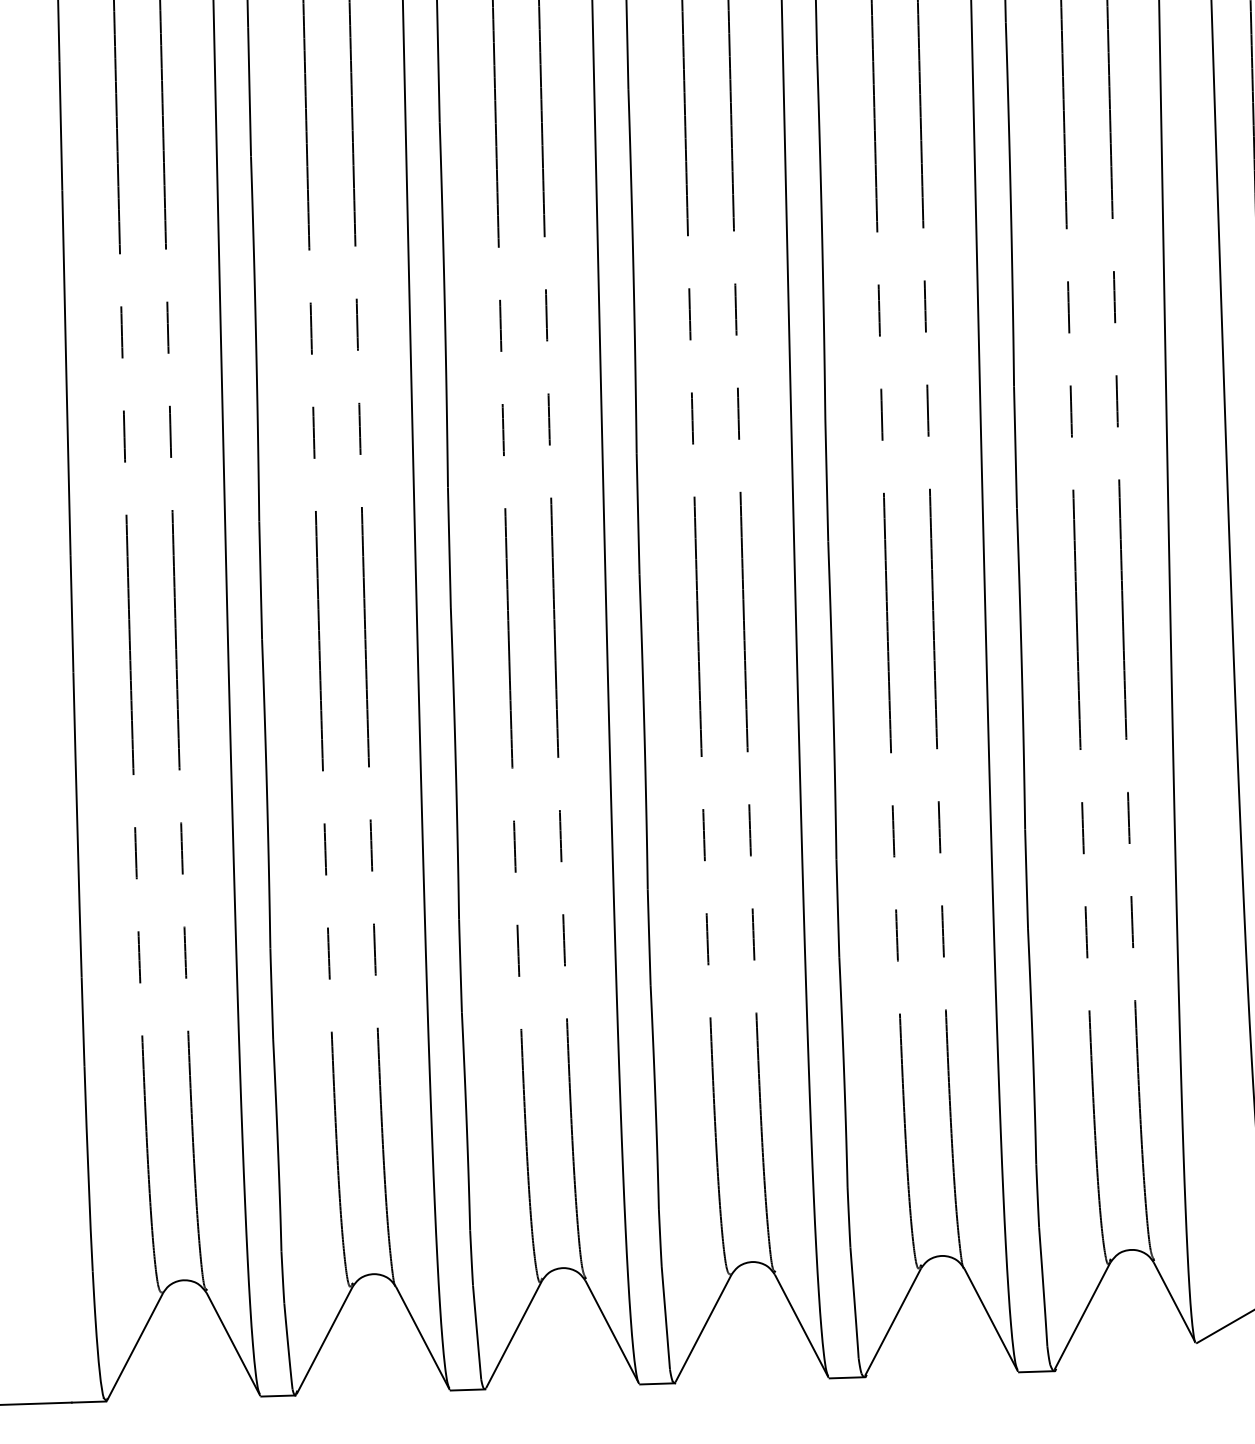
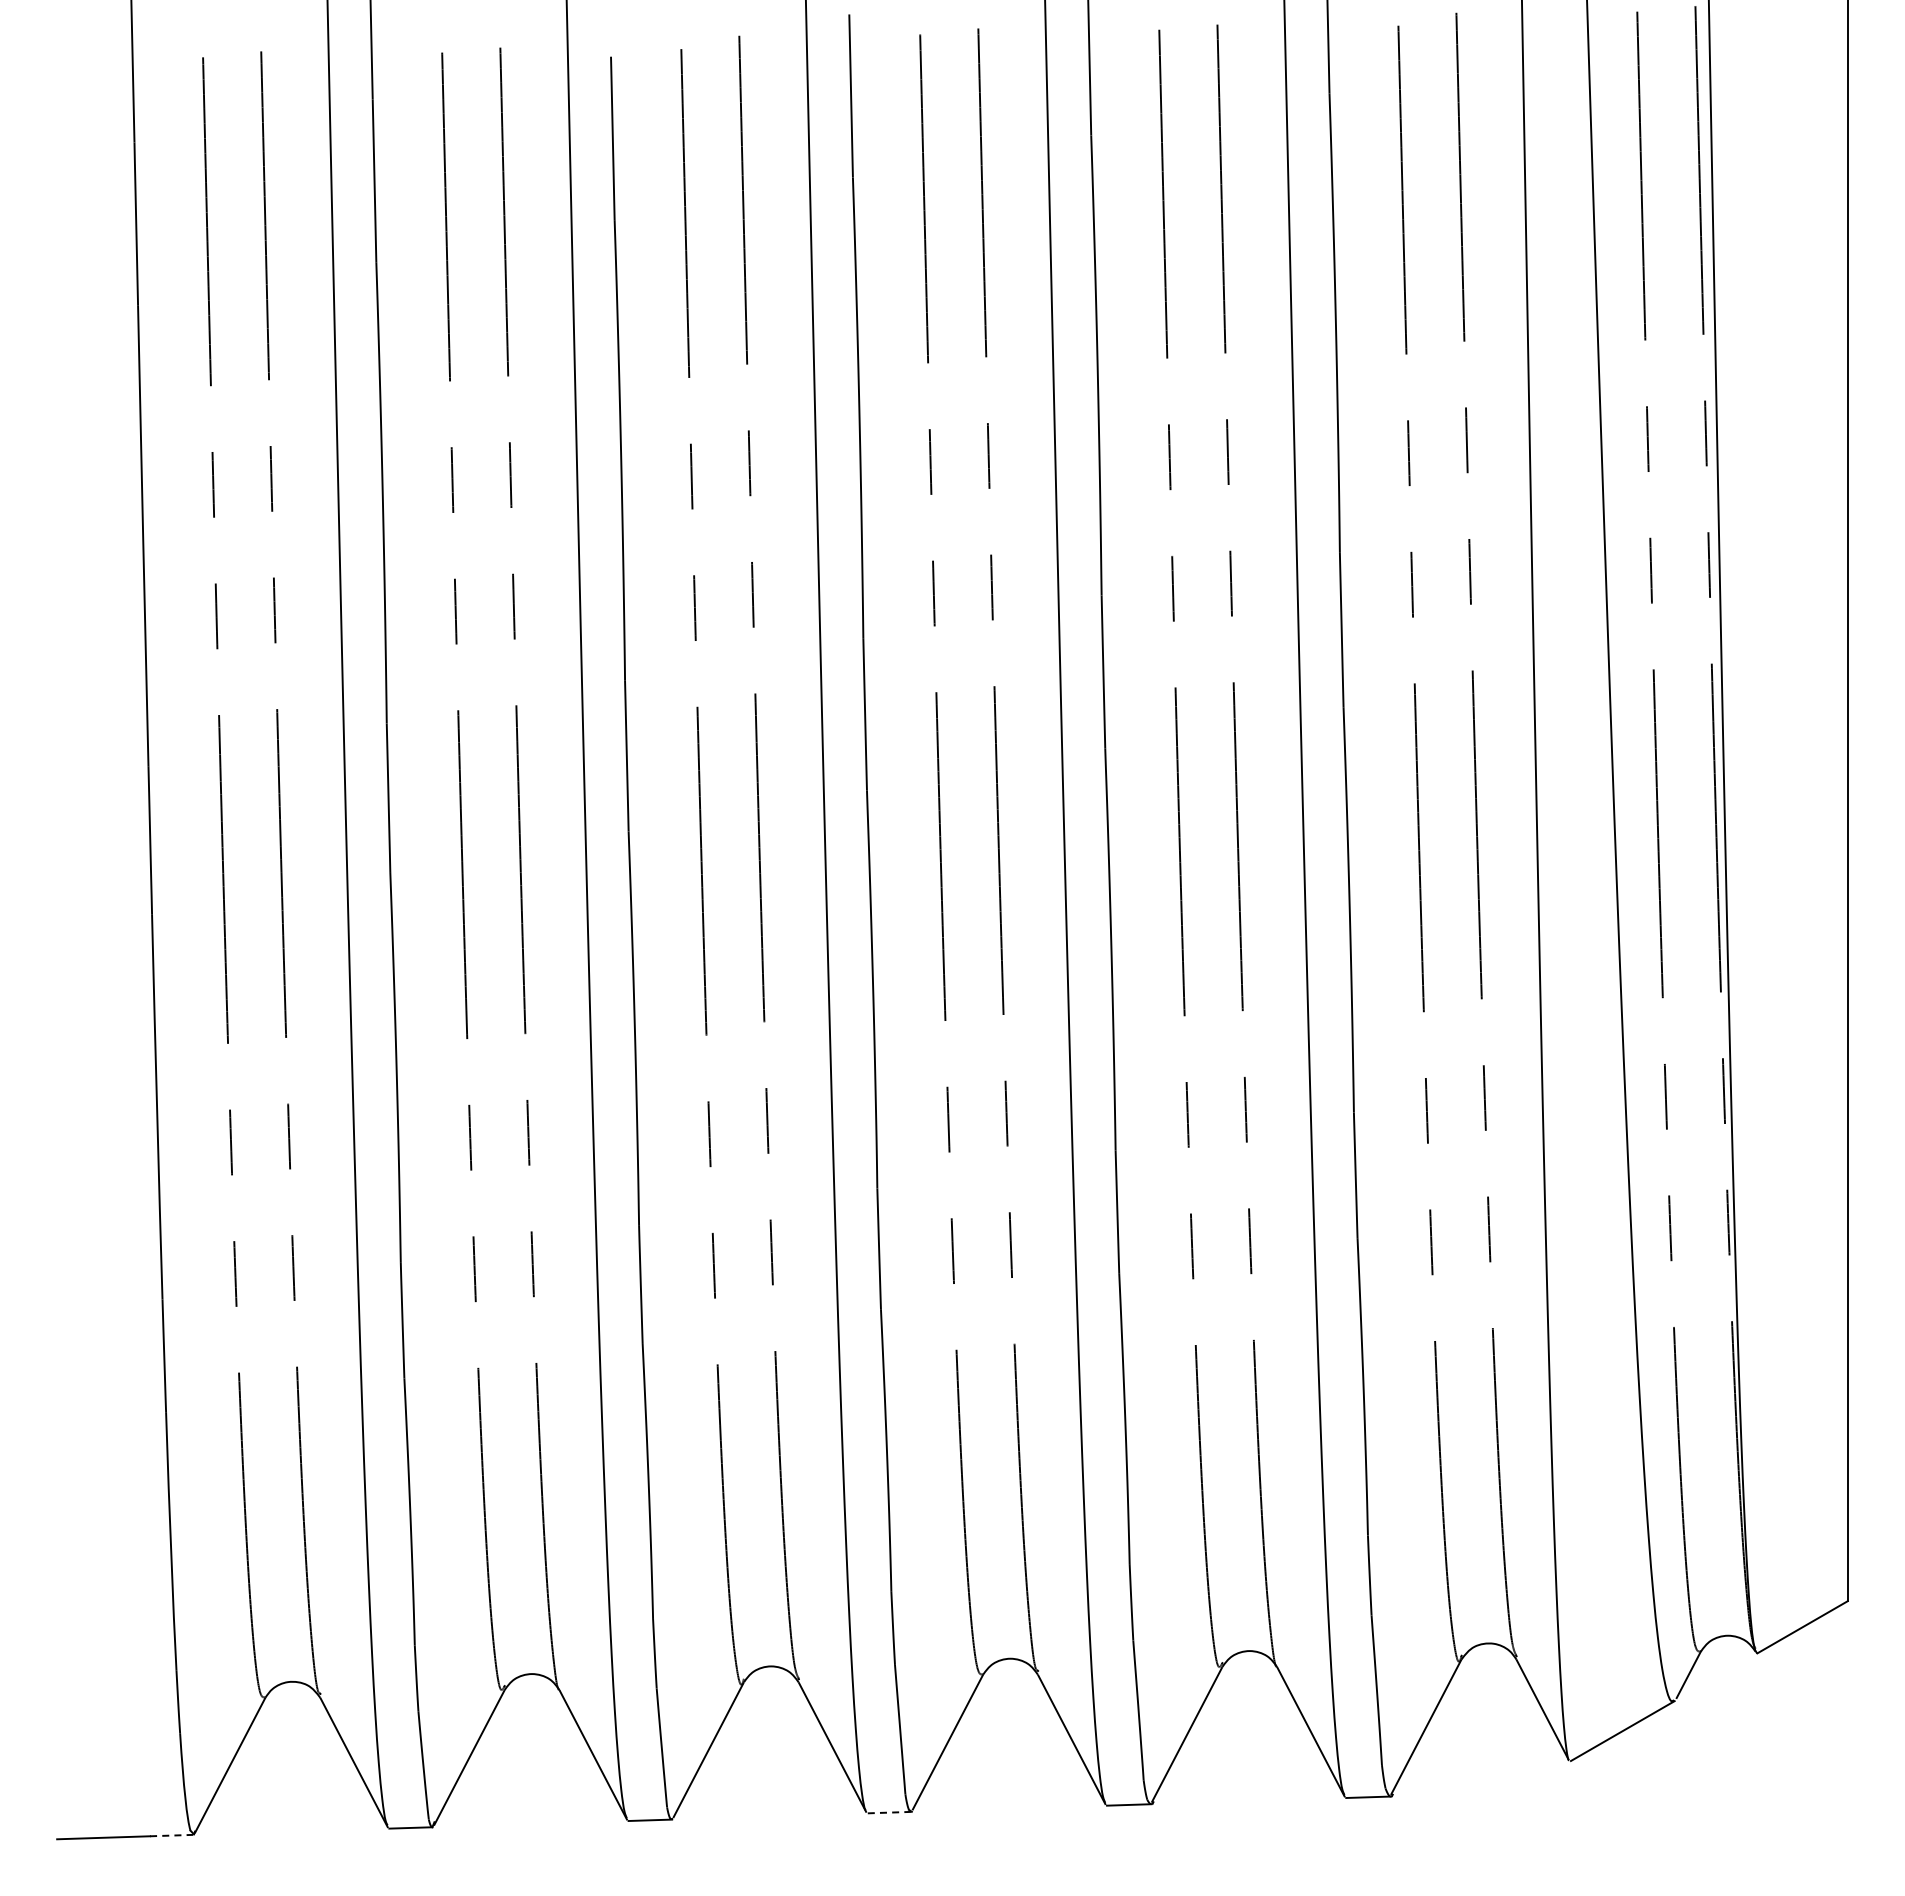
line: (658, 1383) -> (890, 1812), solid -> dashed
line: (88, 1402) -> (171, 1835), solid -> dashed

